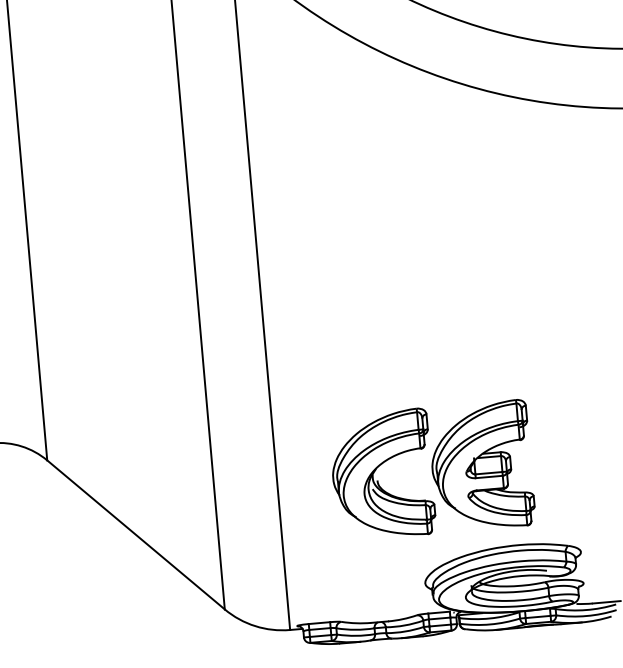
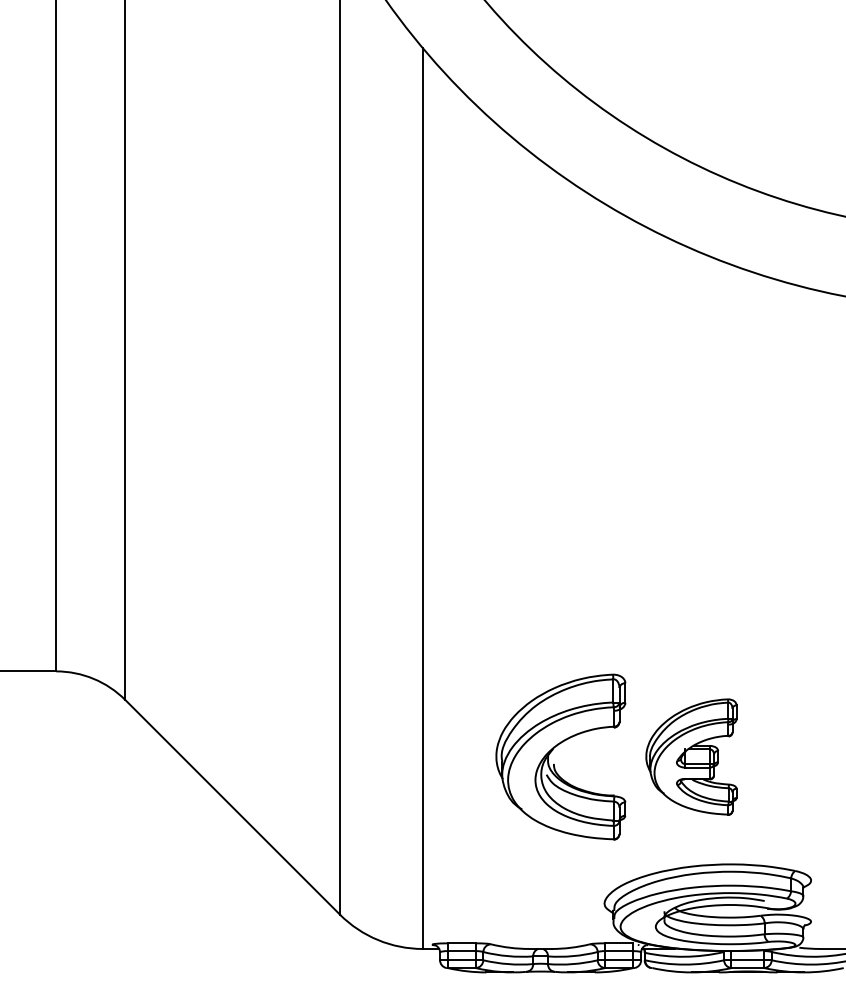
part: (481, 465) -> (691, 756), size x0.7

